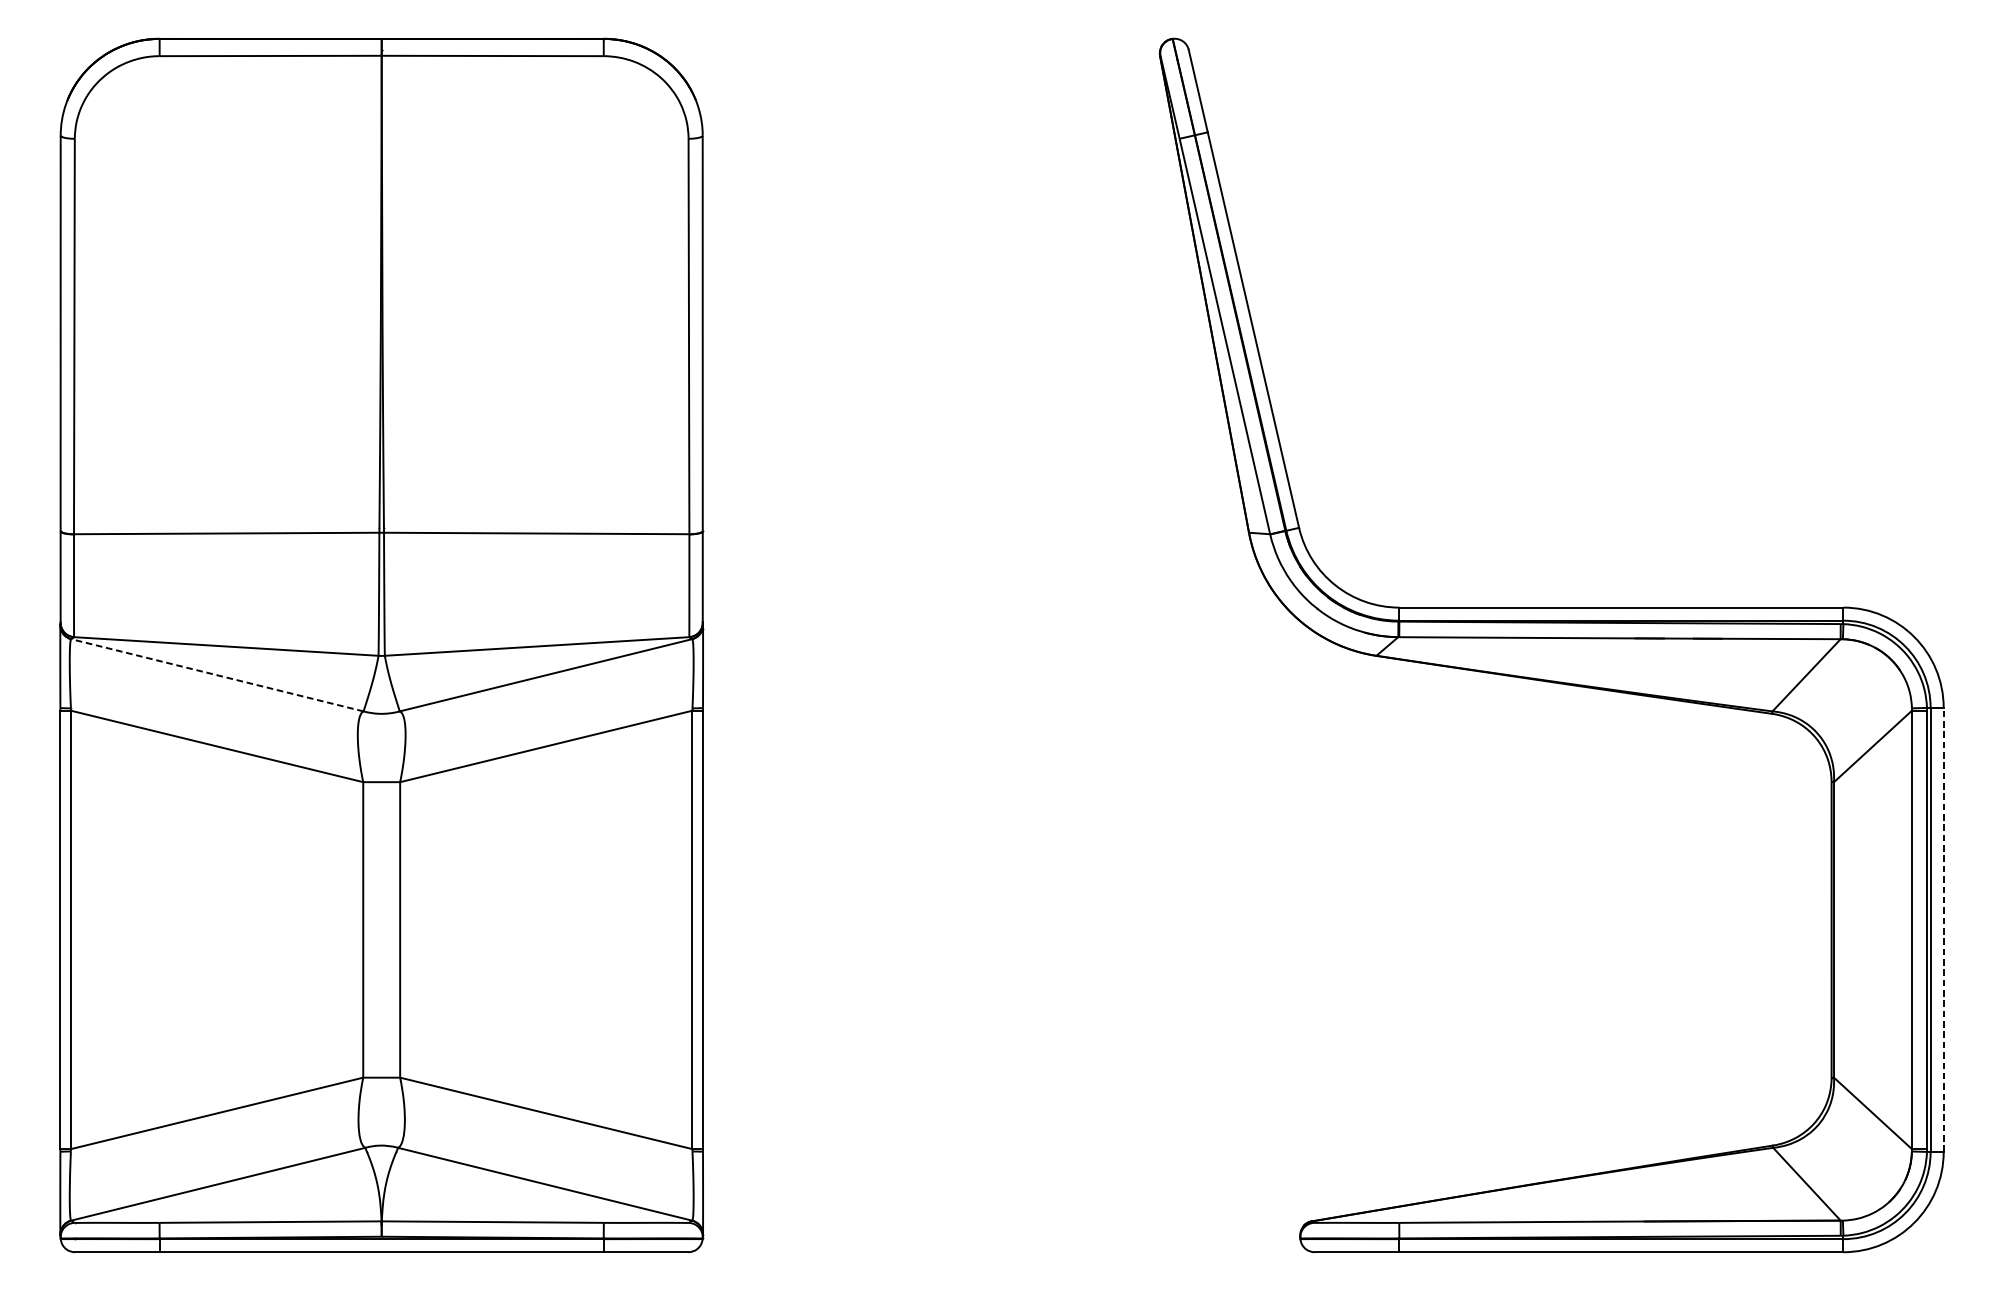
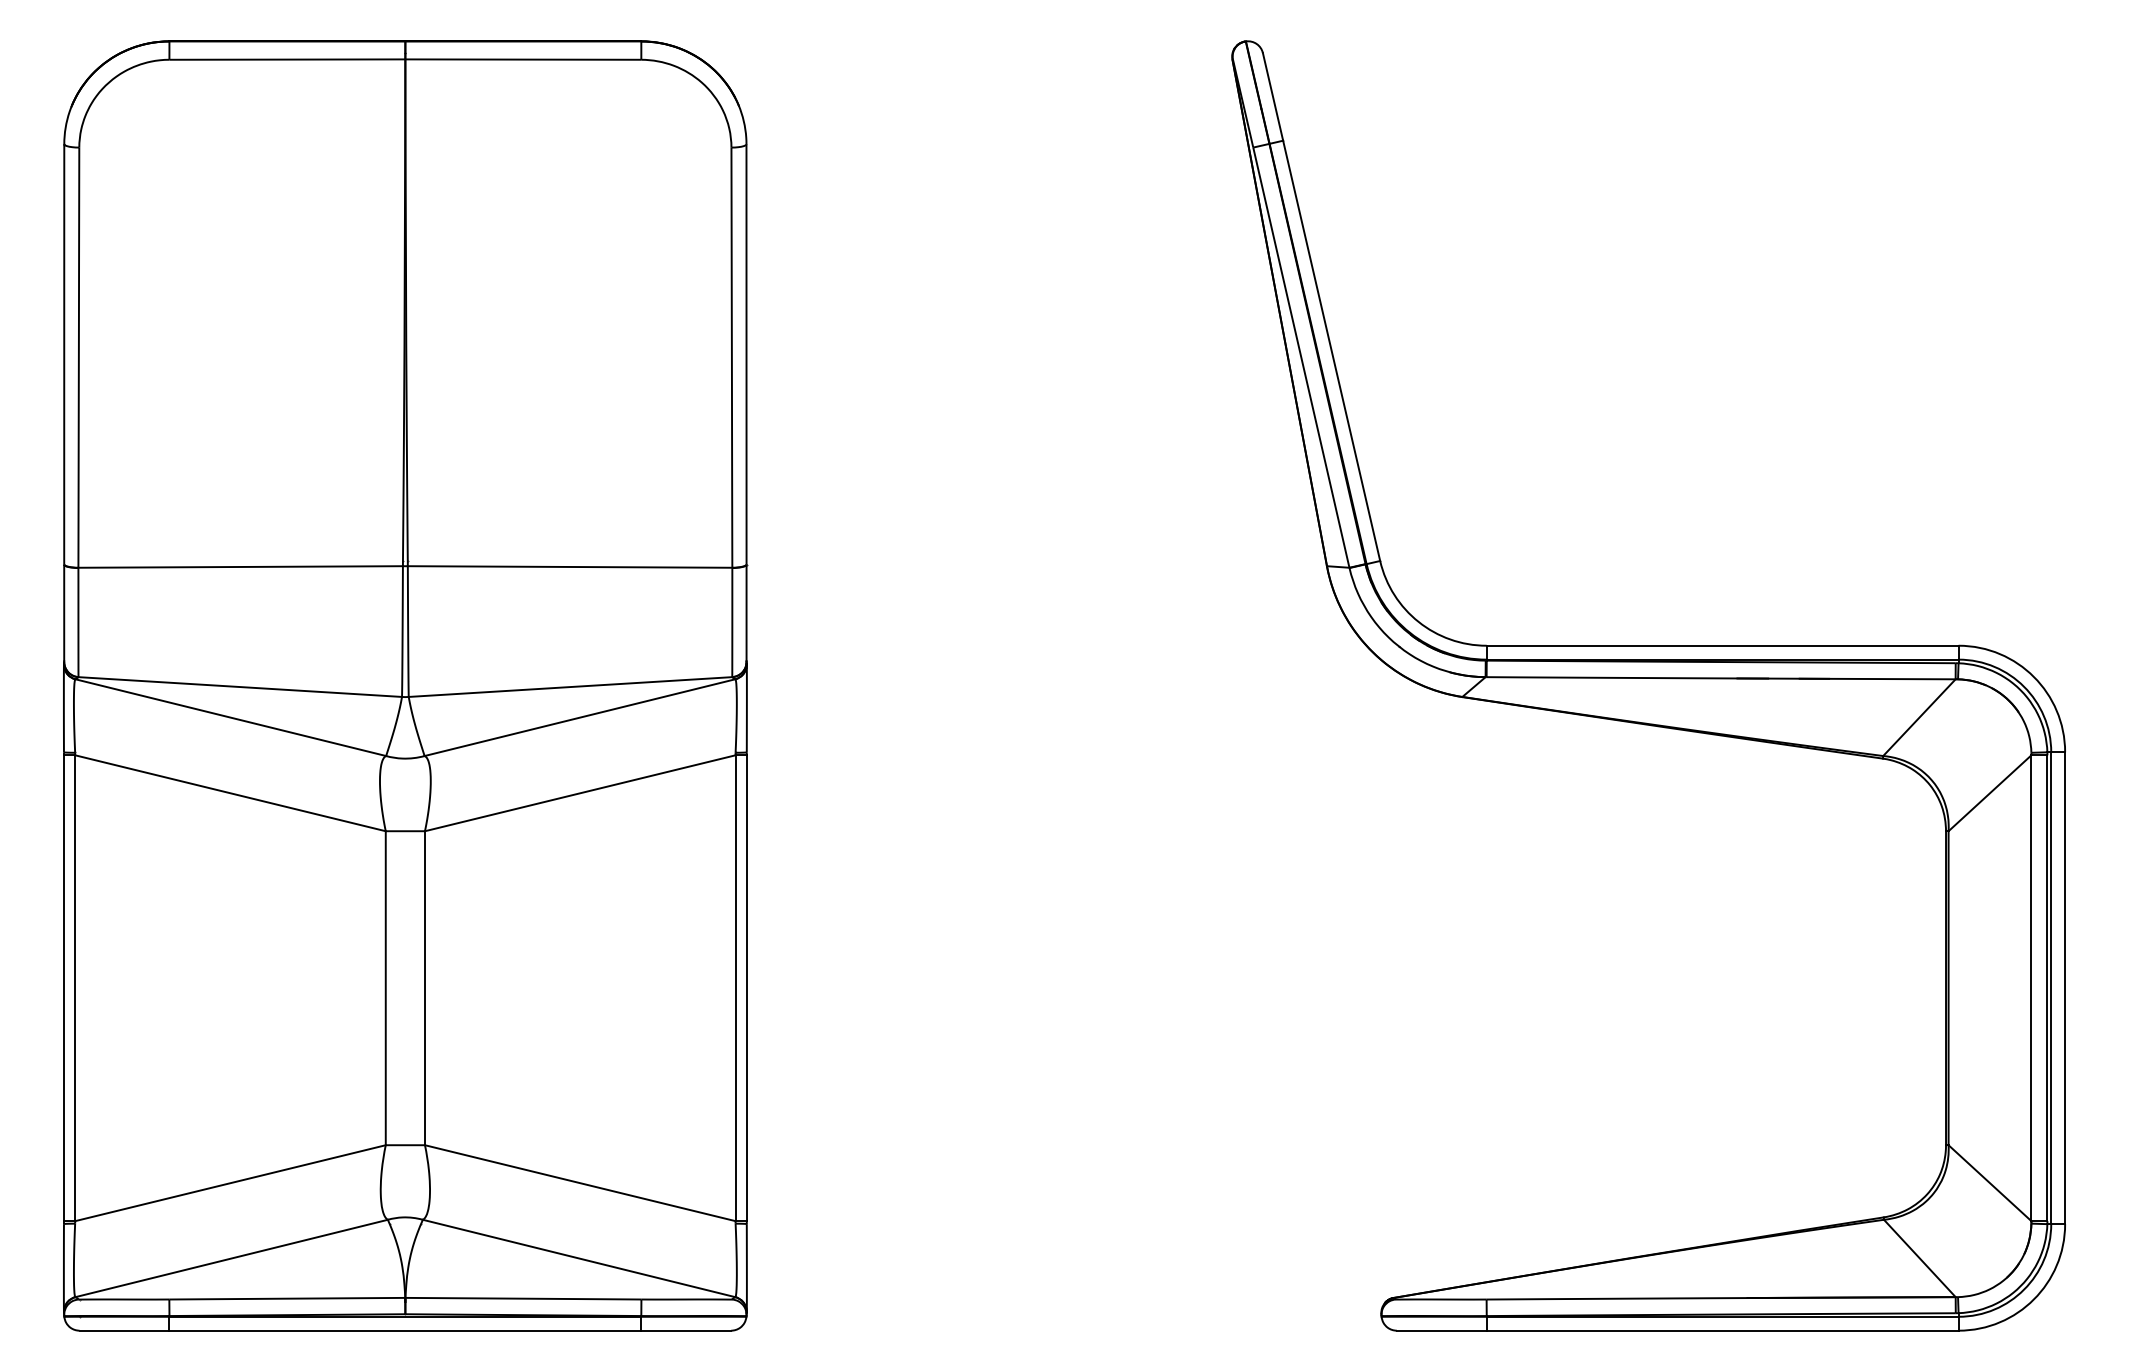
line: (217, 675) -> (230, 717), dashed -> solid
line: (1944, 930) -> (2065, 988), dashed -> solid

